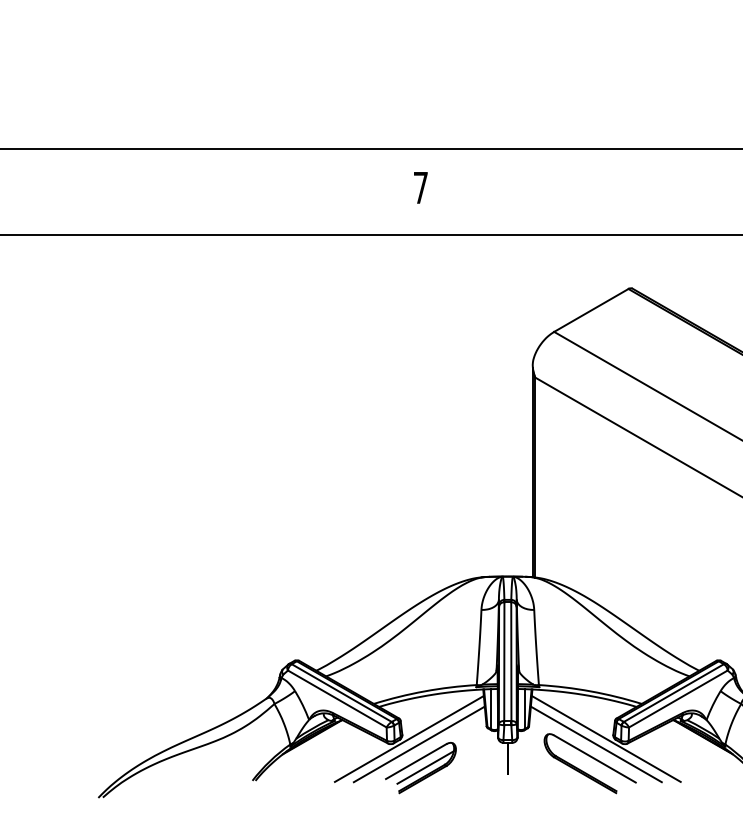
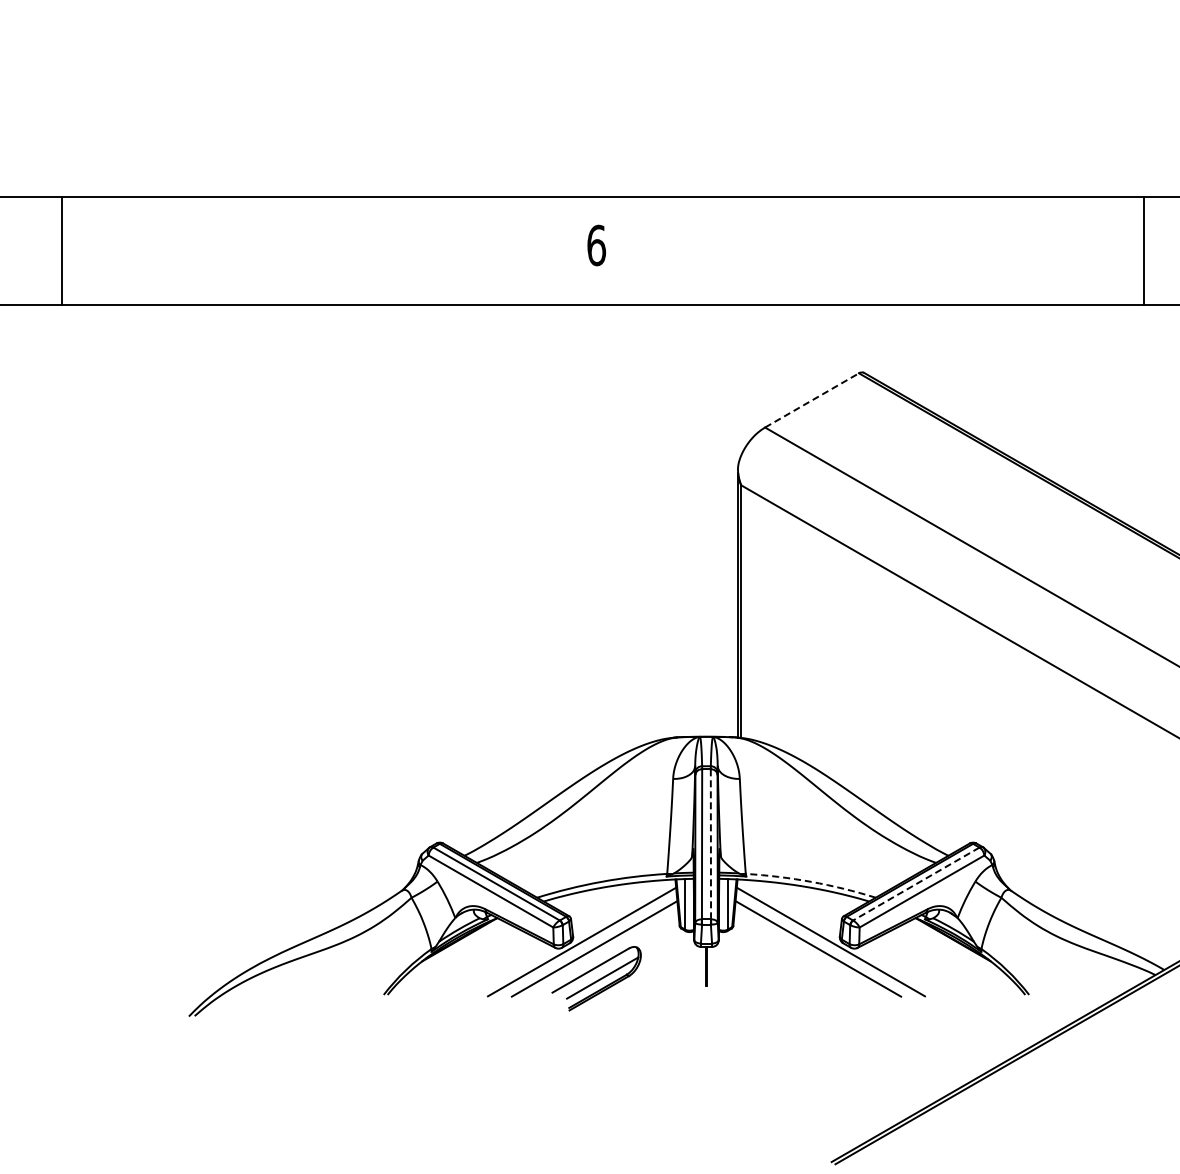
text: (420, 187) -> (596, 245), 7 -> 6
line: (591, 310) -> (812, 400), solid -> dashed
line: (511, 661) -> (710, 844), solid -> dashed
arc: (590, 691) -> (811, 881), solid -> dashed
line: (673, 693) -> (916, 884), solid -> dashed
part: (593, 759) -> (814, 967), removed

